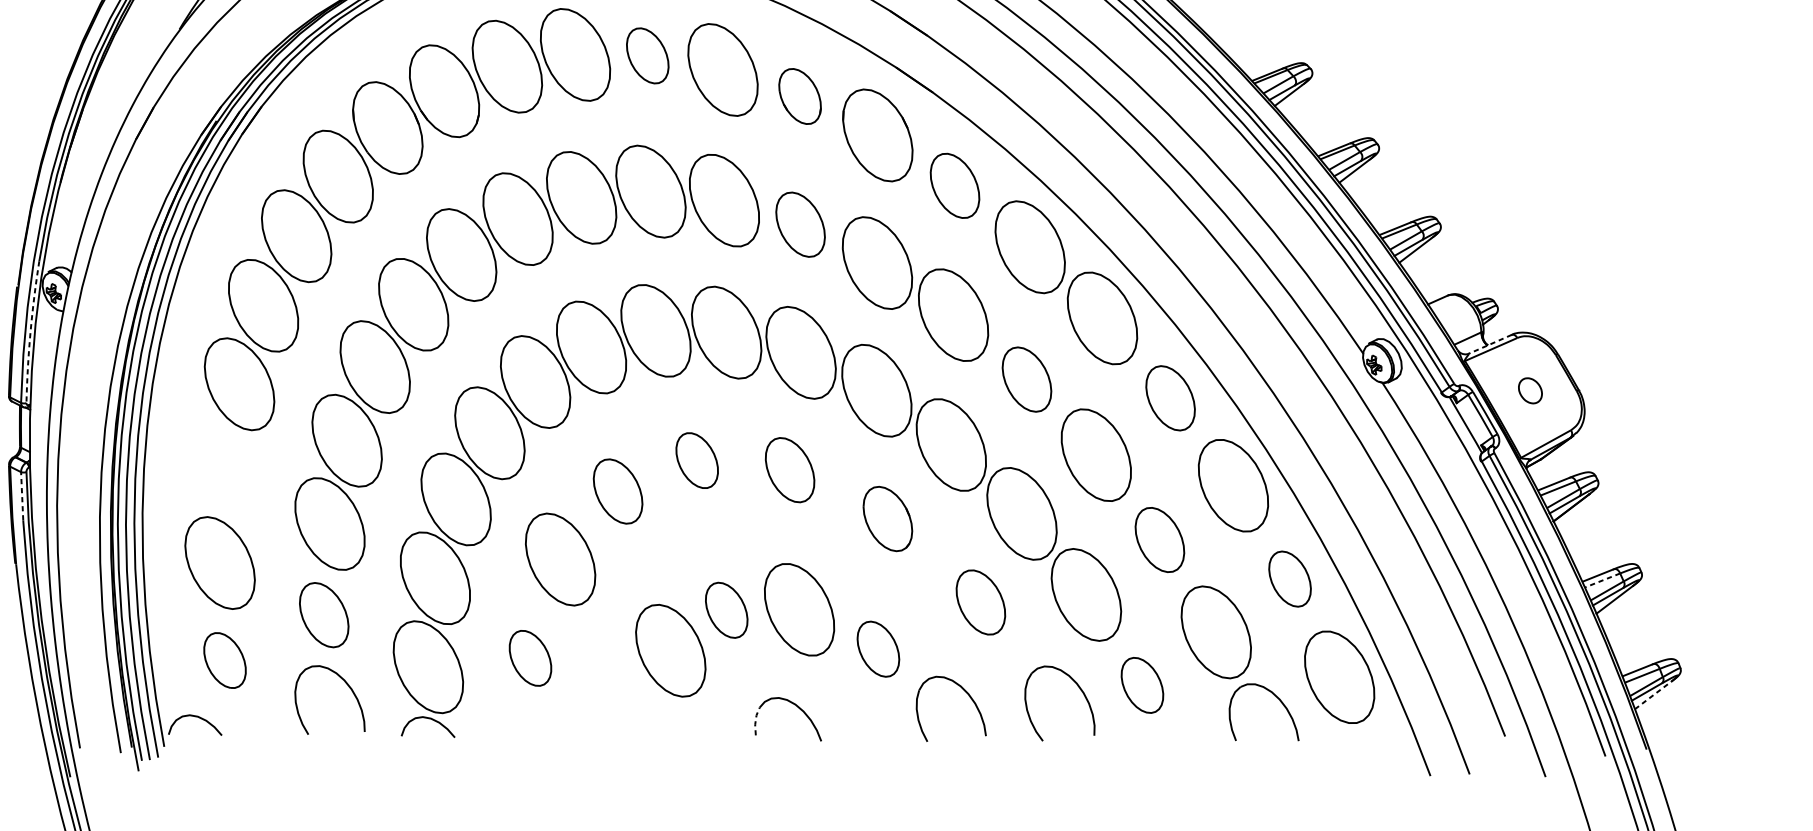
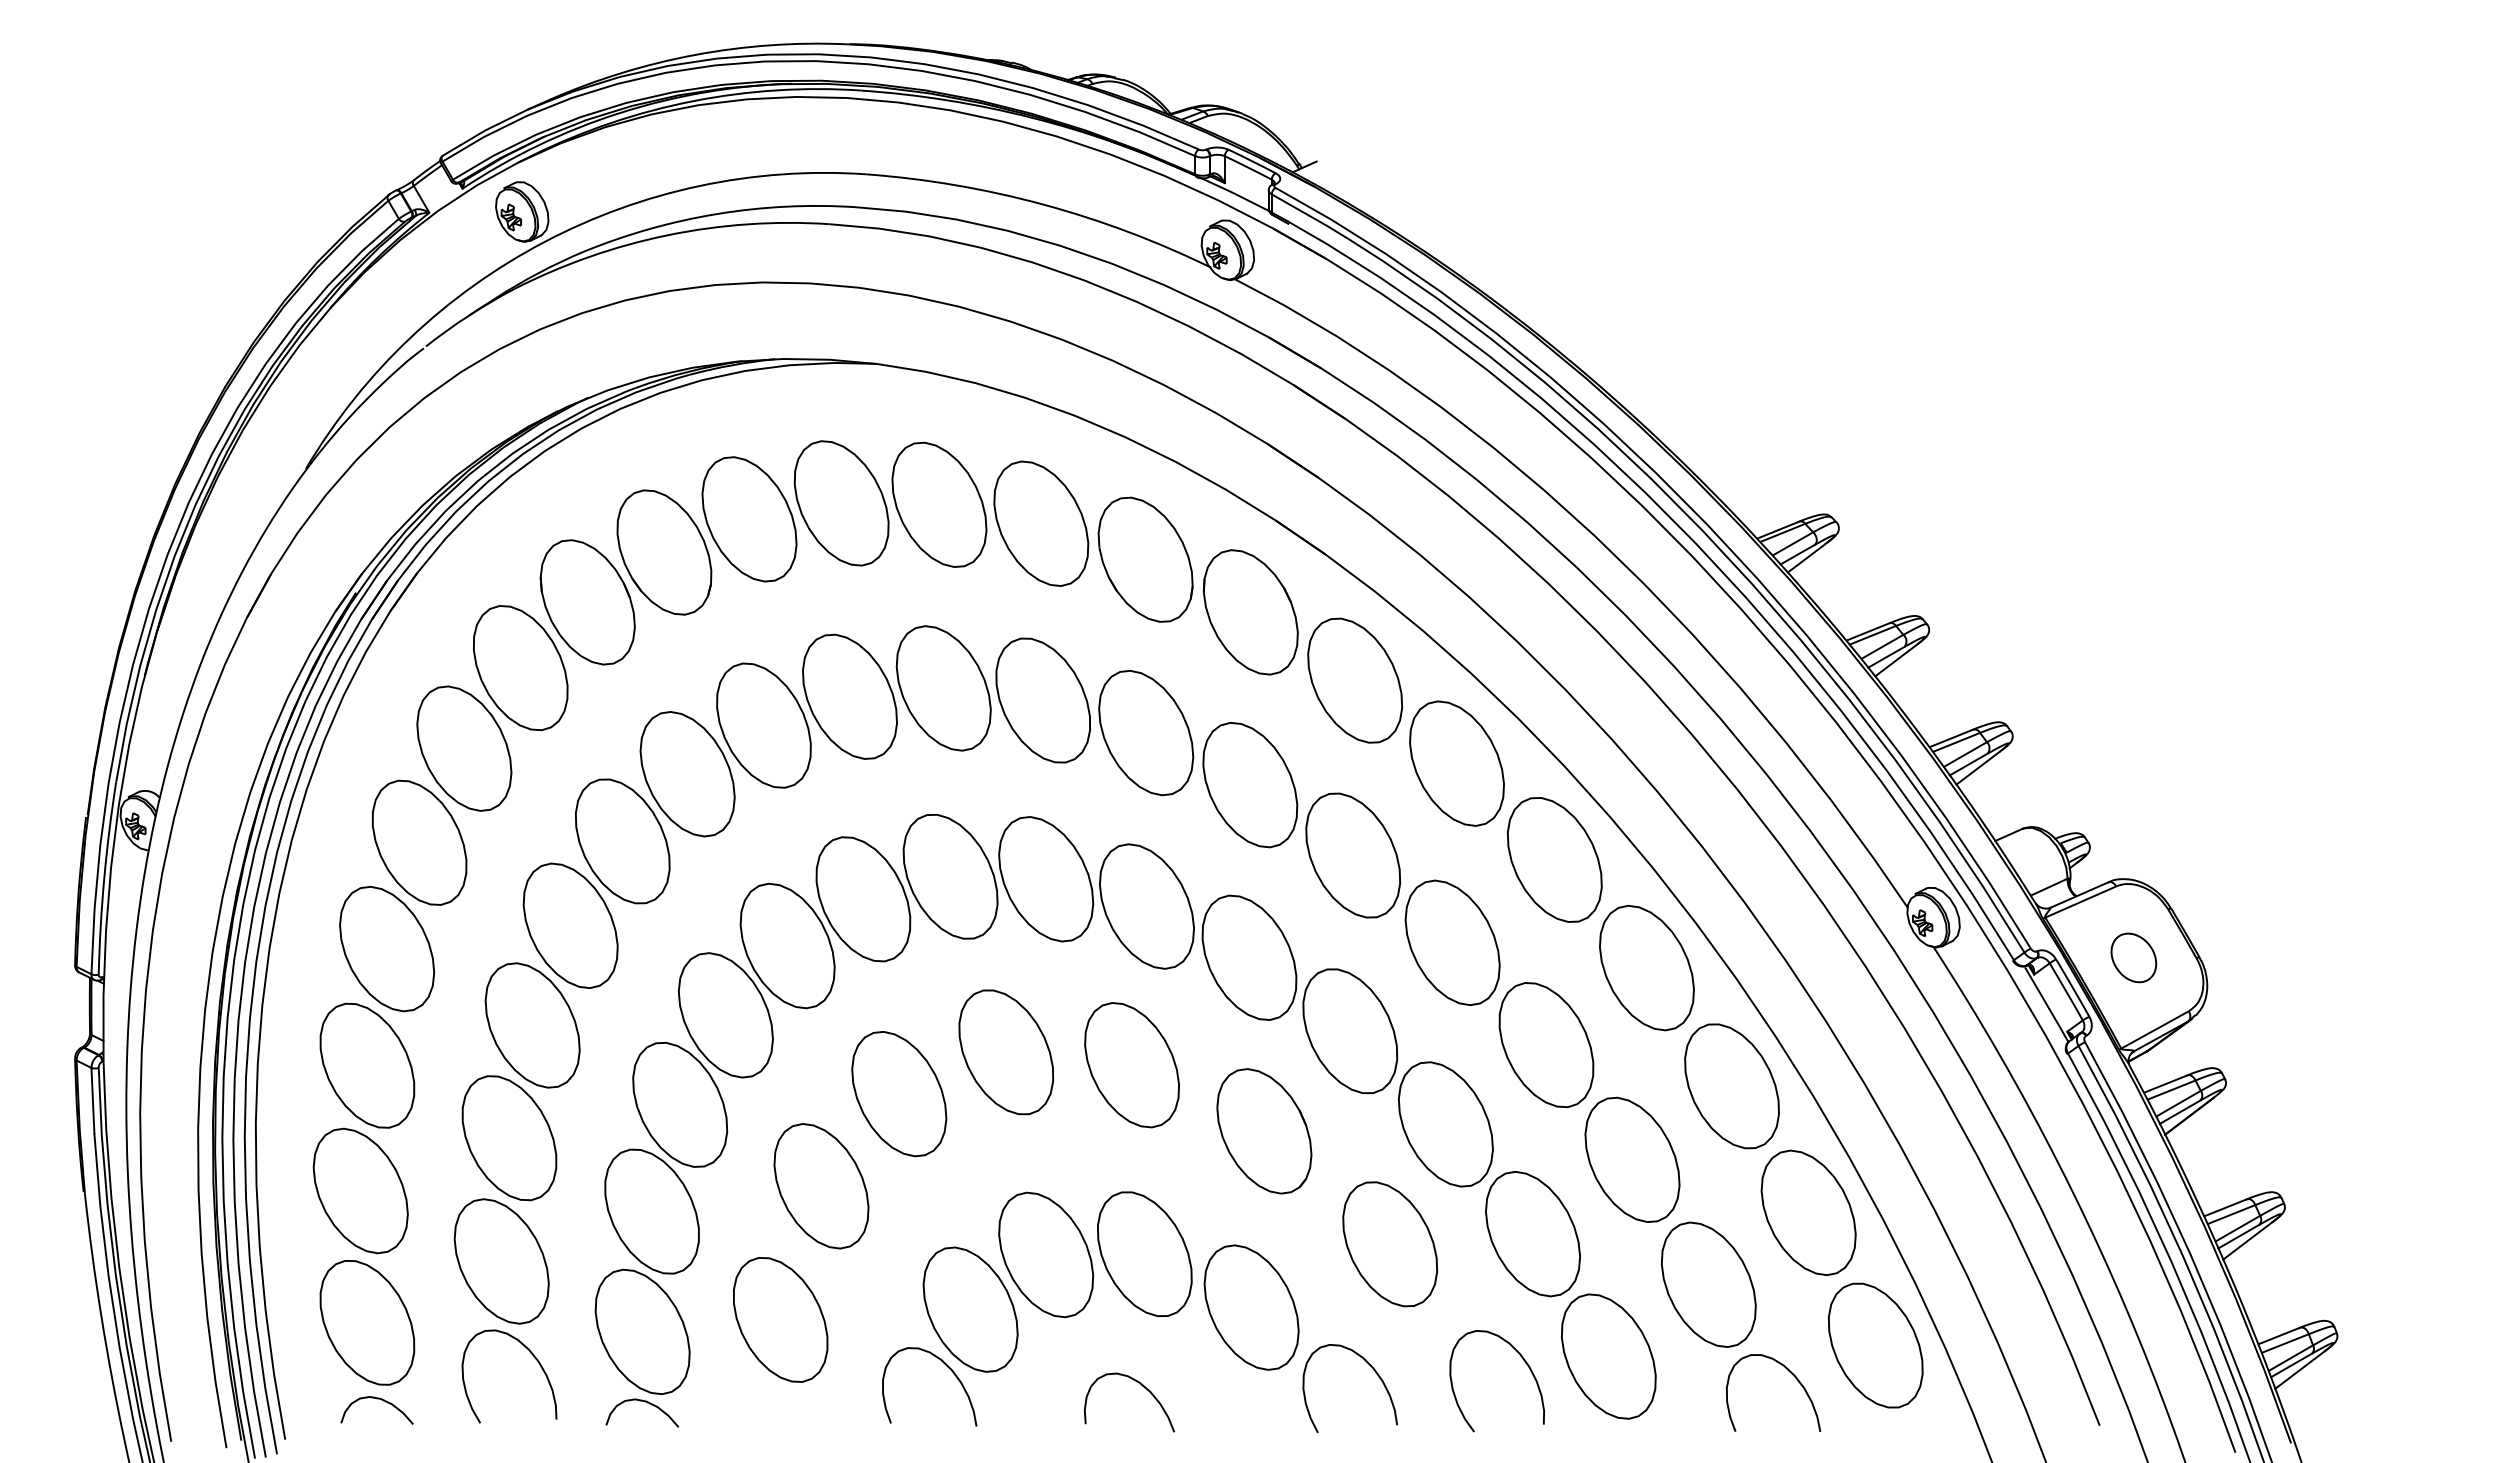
part: (647, 55) -> (939, 504), size x1.67
part: (800, 96) -> (1145, 559), size x1.67
part: (955, 185) -> (1355, 680), size x1.43
part: (800, 224) -> (1146, 733), size x1.43
arc: (30, 332) -> (104, 878), dashed -> solid
line: (1489, 344) -> (2078, 895), dashed -> solid
part: (1026, 379) -> (1452, 942), size x1.43
part: (1530, 390) -> (2133, 957), size x1.43
part: (1170, 397) -> (1646, 967), size x1.43
part: (697, 460) -> (1006, 1052), size x1.67
part: (225, 470) -> (367, 1065), added
part: (789, 470) -> (1131, 1065), size x1.43
part: (618, 491) -> (899, 1094), size x1.43
line: (21, 496) -> (92, 1100), dashed -> solid
part: (887, 519) -> (1264, 1131), size x1.43
part: (1159, 539) -> (1632, 1159), size x1.43
part: (1289, 578) -> (1808, 1212), size x1.67
line: (1603, 580) -> (2232, 1214), dashed -> solid
part: (981, 602) -> (1390, 1244), size x1.43
part: (726, 609) -> (1046, 1254), size x1.67
part: (324, 615) -> (501, 1261), size x1.43
part: (878, 649) -> (1251, 1307), size x1.67
part: (530, 658) -> (780, 1319), size x1.67
part: (225, 660) -> (367, 1322), size x1.67
part: (1142, 685) -> (1608, 1356), size x1.67
curve: (653, 693) -> (947, 1367), added
line: (1652, 695) -> (2299, 1370), dashed -> solid
curve: (195, 717) -> (377, 1399), moved
line: (755, 720) -> (1085, 1404), dashed -> solid

